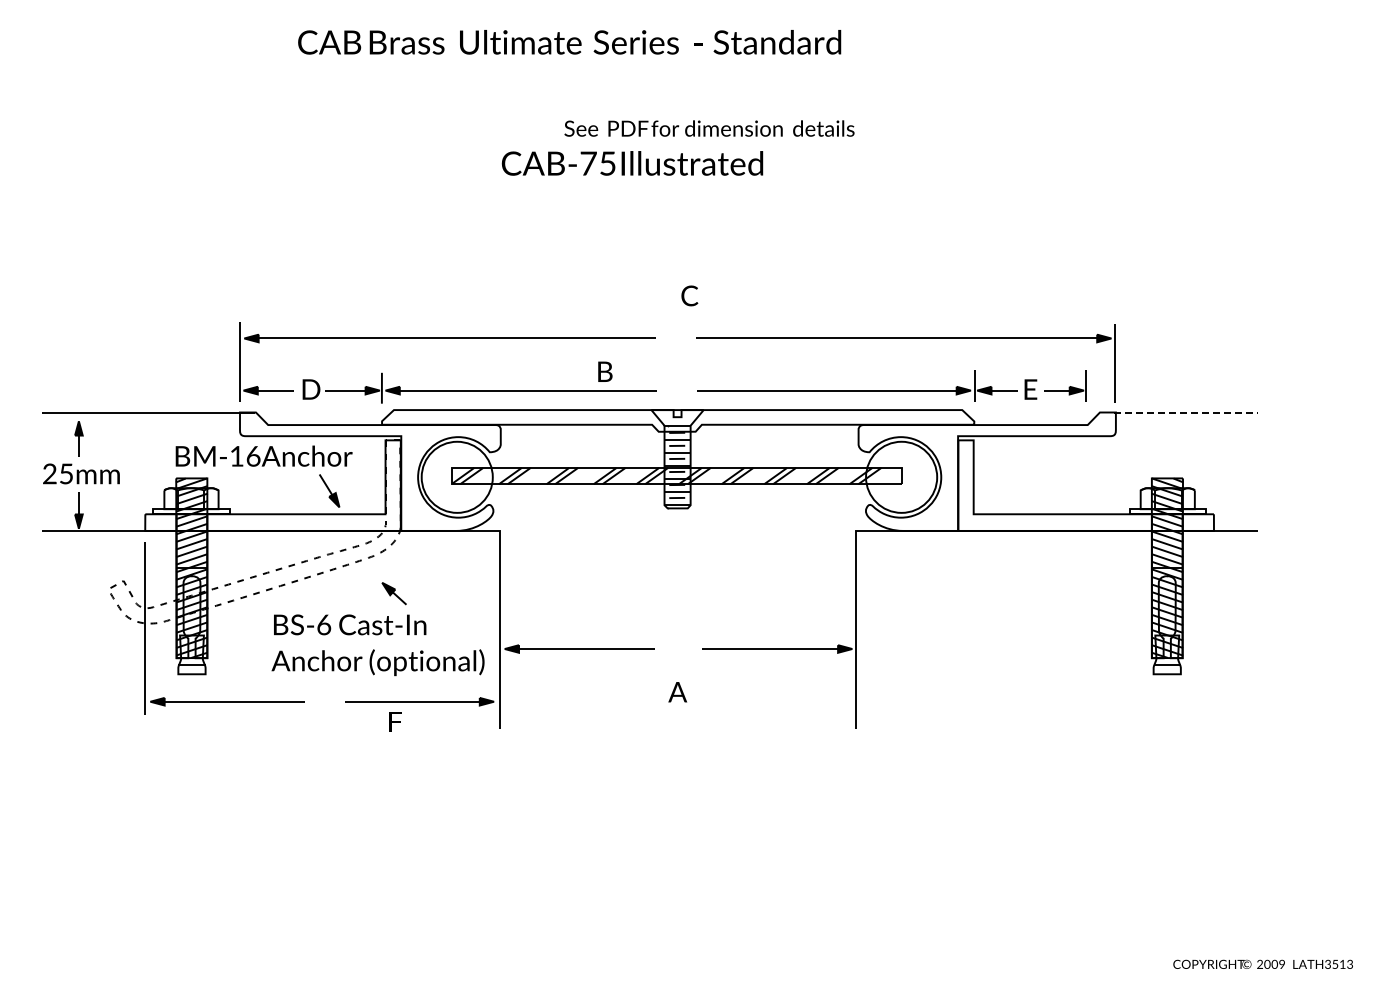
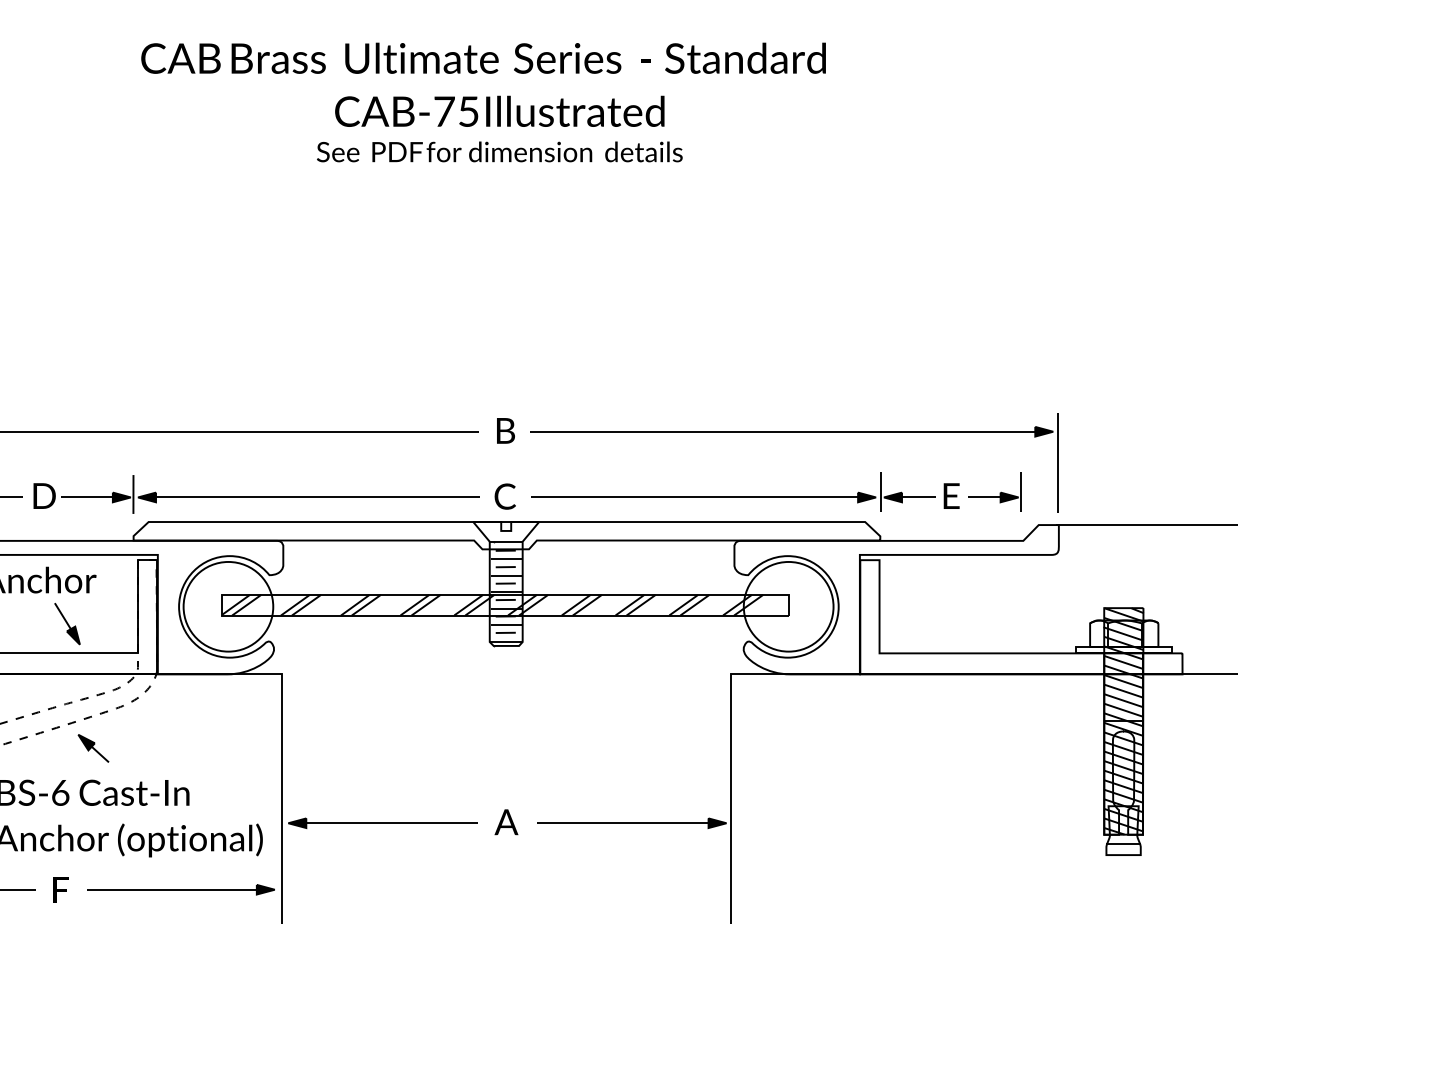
text: (569, 42) -> (483, 58), moved
text: (709, 128) -> (499, 151), moved
text: (632, 163) -> (499, 111), moved
text: (689, 295) -> (504, 496), moved
text: (605, 371) -> (506, 430), moved
line: (1185, 412) -> (1146, 525), dashed -> solid
part: (393, 593) -> (92, 748), moved
text: (677, 692) -> (506, 822), moved
text: (395, 721) -> (61, 889), moved

